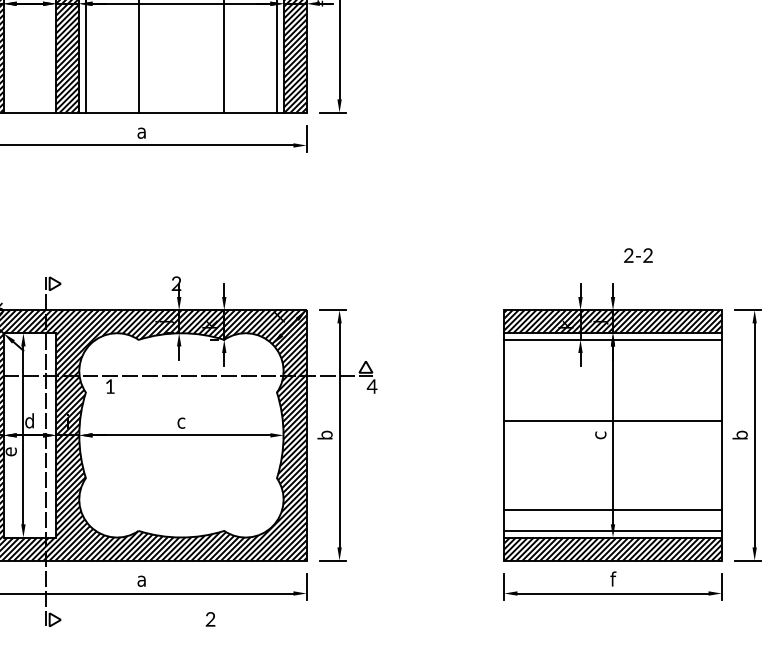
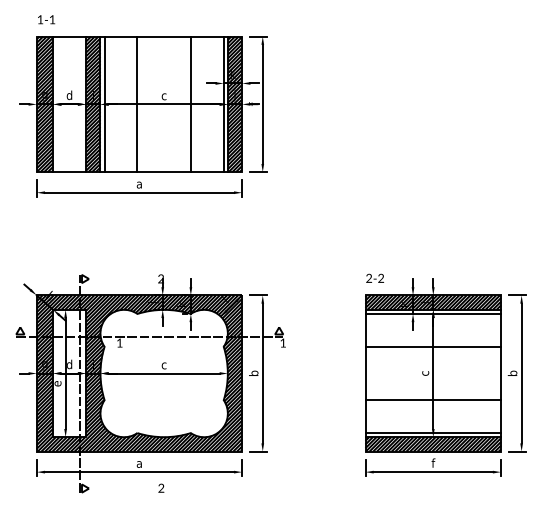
text: (637, 254) -> (374, 277), moved
text: (371, 385) -> (282, 342), 4 -> 1
line: (613, 420) -> (433, 346), moved
line: (613, 510) -> (433, 400), moved
text: (210, 618) -> (161, 487), moved

